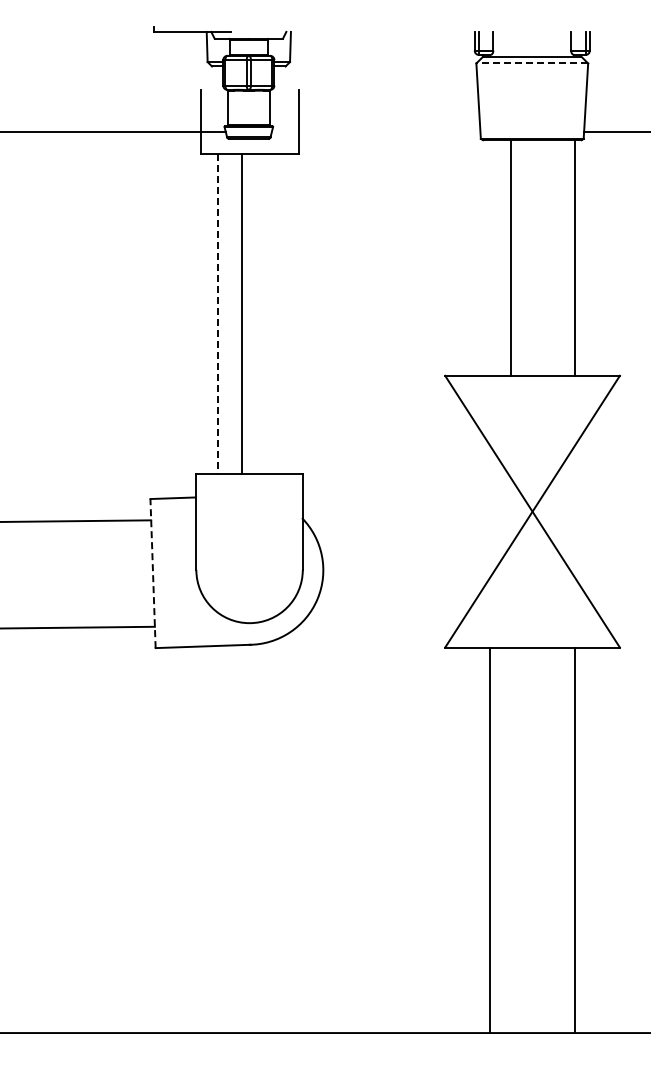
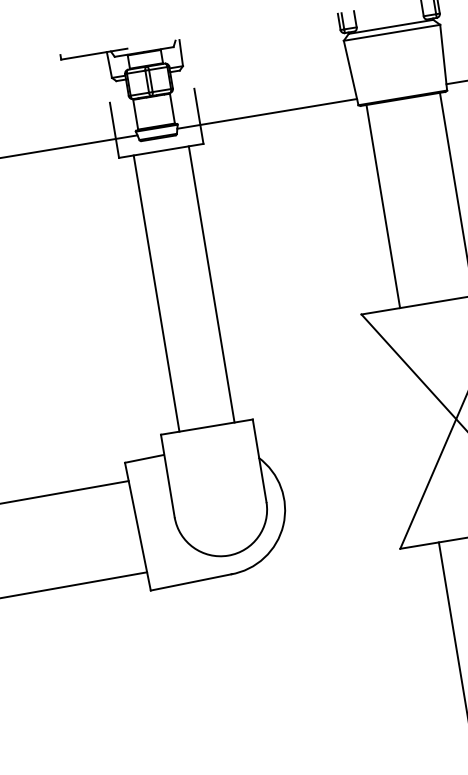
line: (532, 63) -> (392, 32), dashed -> solid
line: (375, 131) -> (266, 113), added
line: (510, 257) -> (382, 206), moved
line: (241, 313) -> (211, 284), moved
line: (217, 314) -> (156, 294), dashed -> solid
line: (153, 573) -> (138, 526), dashed -> solid

